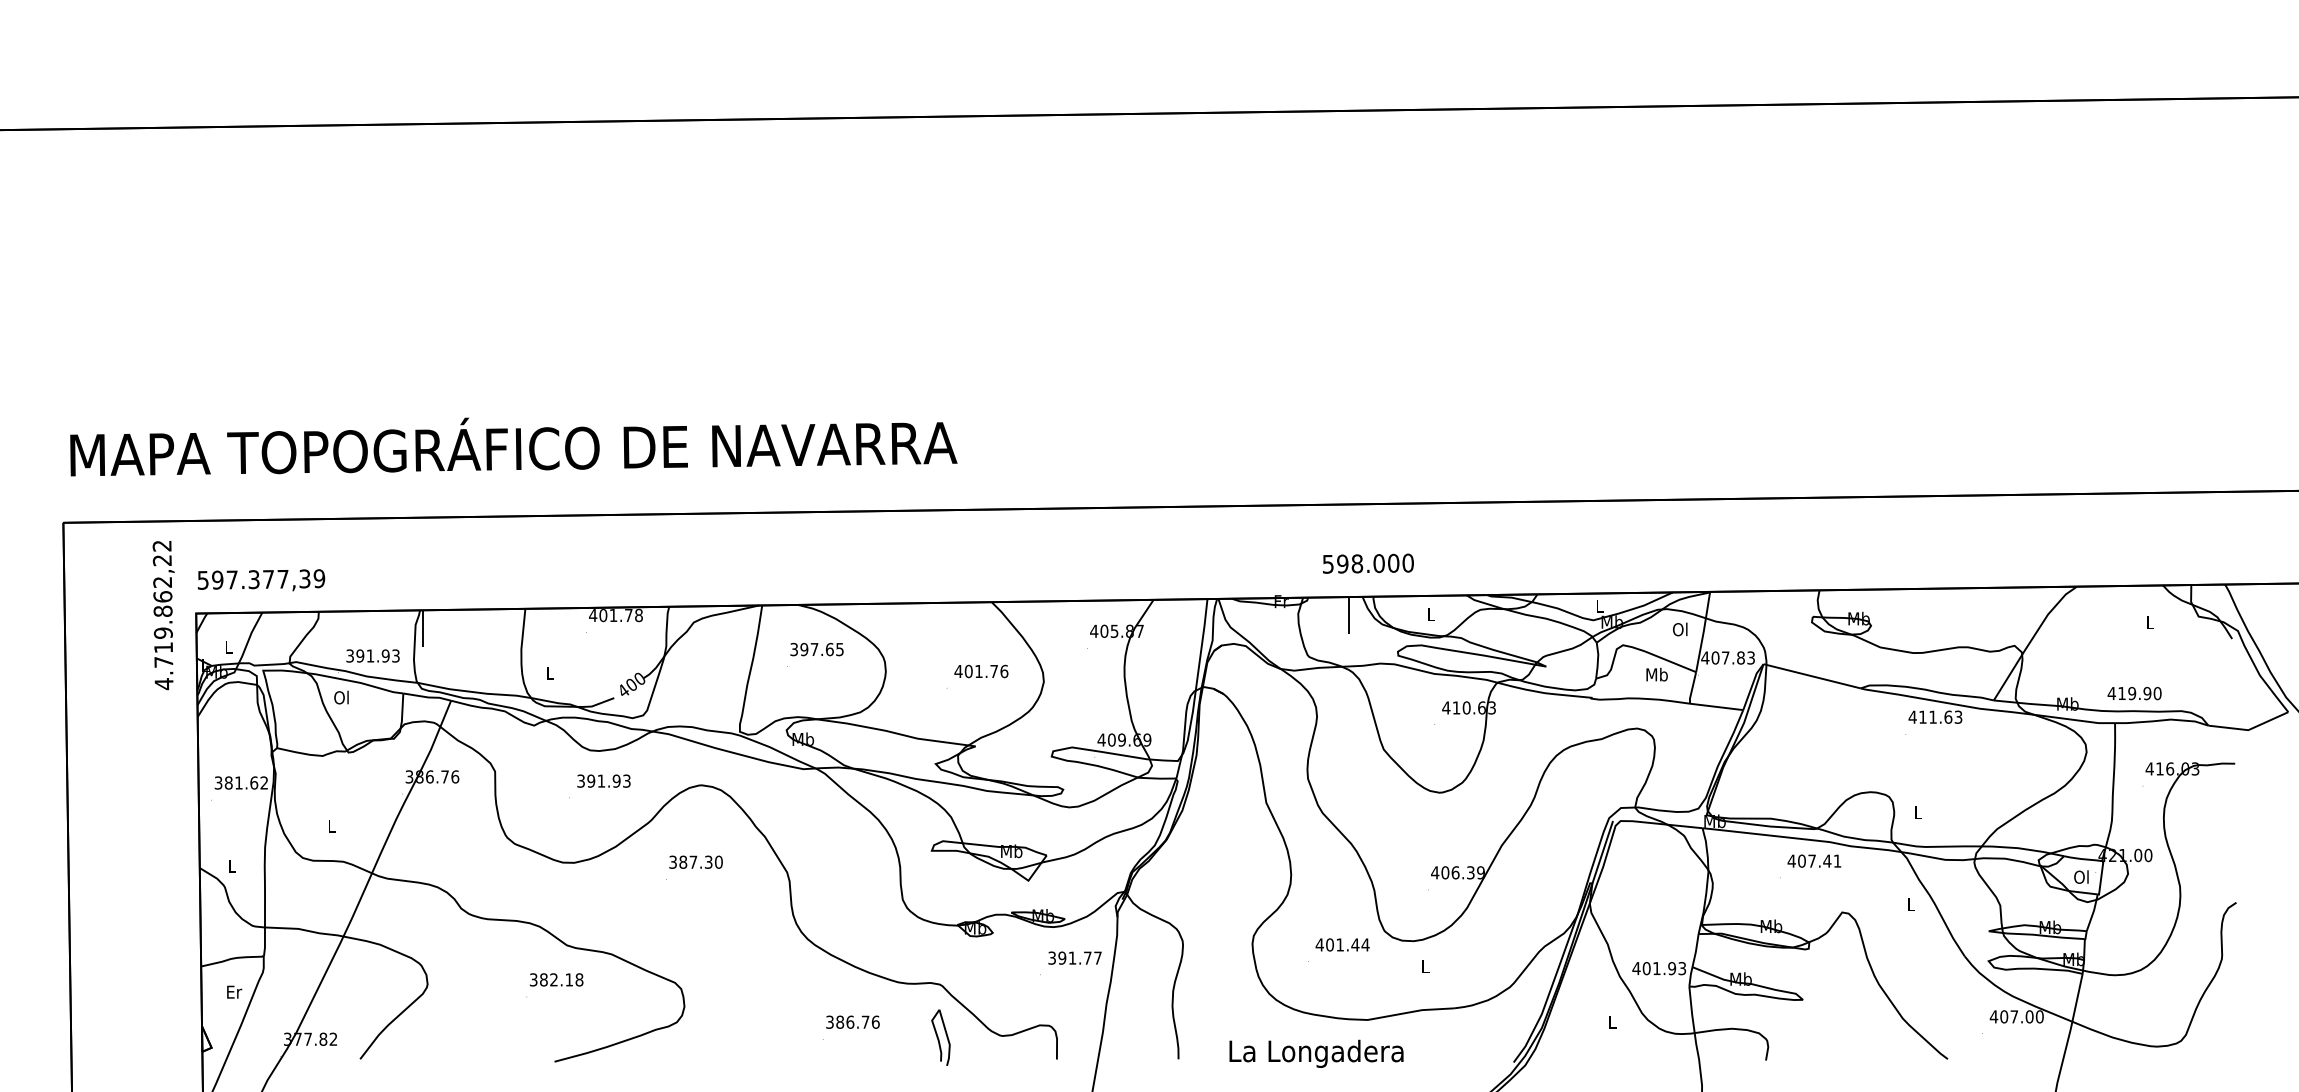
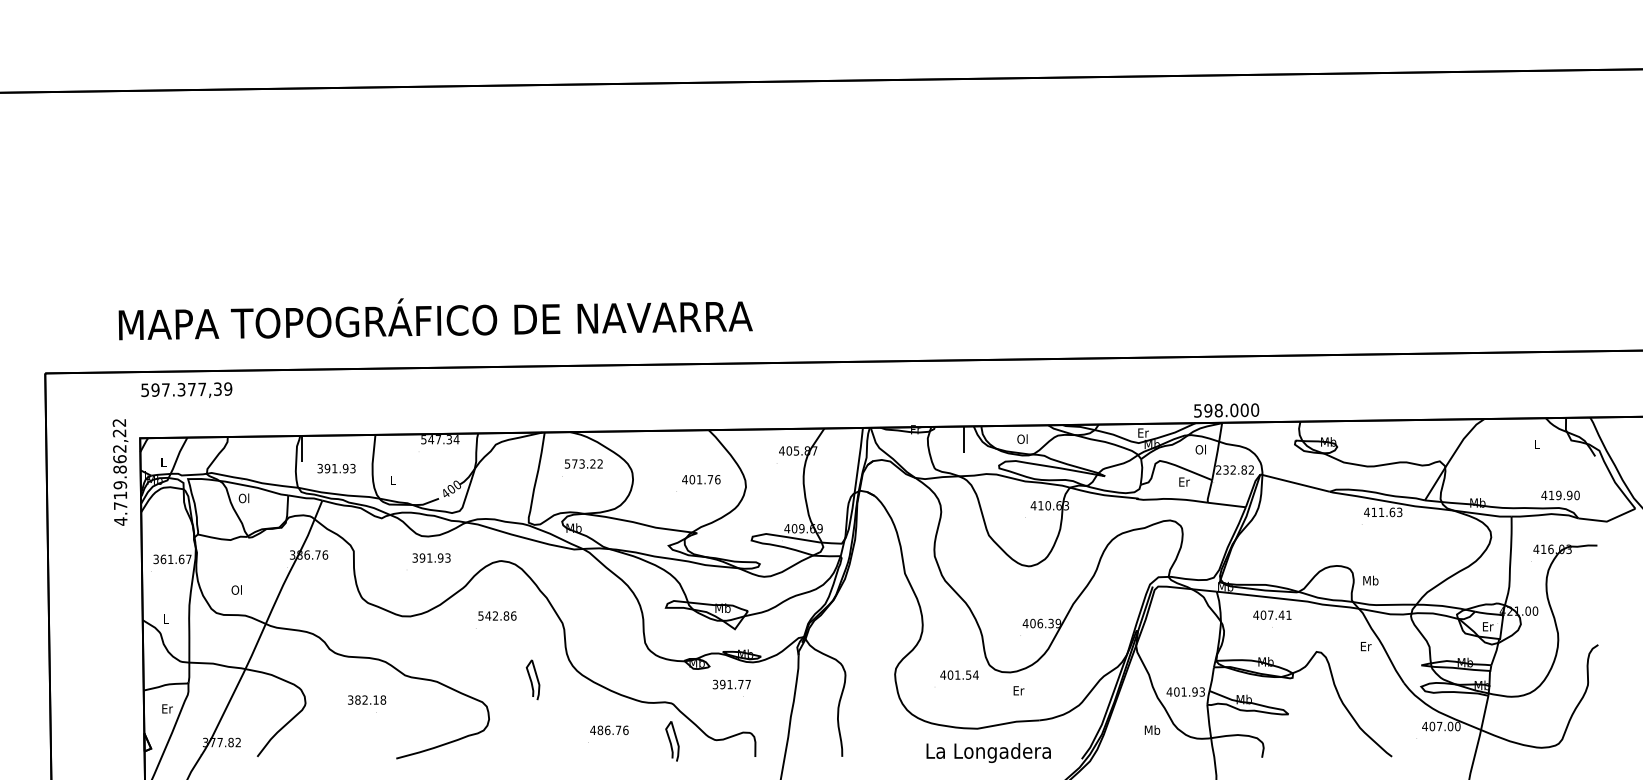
text: (513, 446) -> (435, 318), moved
text: (1368, 563) -> (1226, 410), moved
text: (261, 580) -> (186, 390), moved
text: (1599, 605) -> (1143, 432), L -> Er
text: (1430, 614) -> (1022, 438), L -> Ol
text: (163, 615) -> (120, 472), moved
text: (616, 615) -> (440, 439), 401.78 -> 547.34
text: (816, 649) -> (583, 463), 397.65 -> 573.22
text: (372, 655) -> (336, 468), moved
text: (1727, 657) -> (1234, 469), 407.83 -> 232.82
text: (1656, 674) -> (1183, 481), Mb -> Er
text: (2134, 693) -> (1560, 495), moved
text: (245, 782) -> (175, 559), 381.62 -> 361.67
text: (1917, 812) -> (1370, 580), L -> Mb
text: (331, 825) -> (236, 589), L -> Ol
text: (1814, 860) -> (1272, 614), moved
text: (695, 861) -> (497, 615), 387.30 -> 542.86
text: (2081, 876) -> (1487, 626), Ol -> Er
text: (1911, 904) -> (1366, 646), L -> Er
text: (1355, 944) -> (968, 674), 401.44 -> 401.54
part: (745, 951) -> (532, 679), added
text: (1074, 957) -> (731, 684), moved
text: (1425, 966) -> (1018, 690), L -> Er
text: (556, 979) -> (366, 699), moved
text: (829, 1021) -> (592, 729), 386.76 -> 486.76
text: (1612, 1021) -> (1152, 729), L -> Mb
text: (1316, 1053) -> (988, 752), moved

